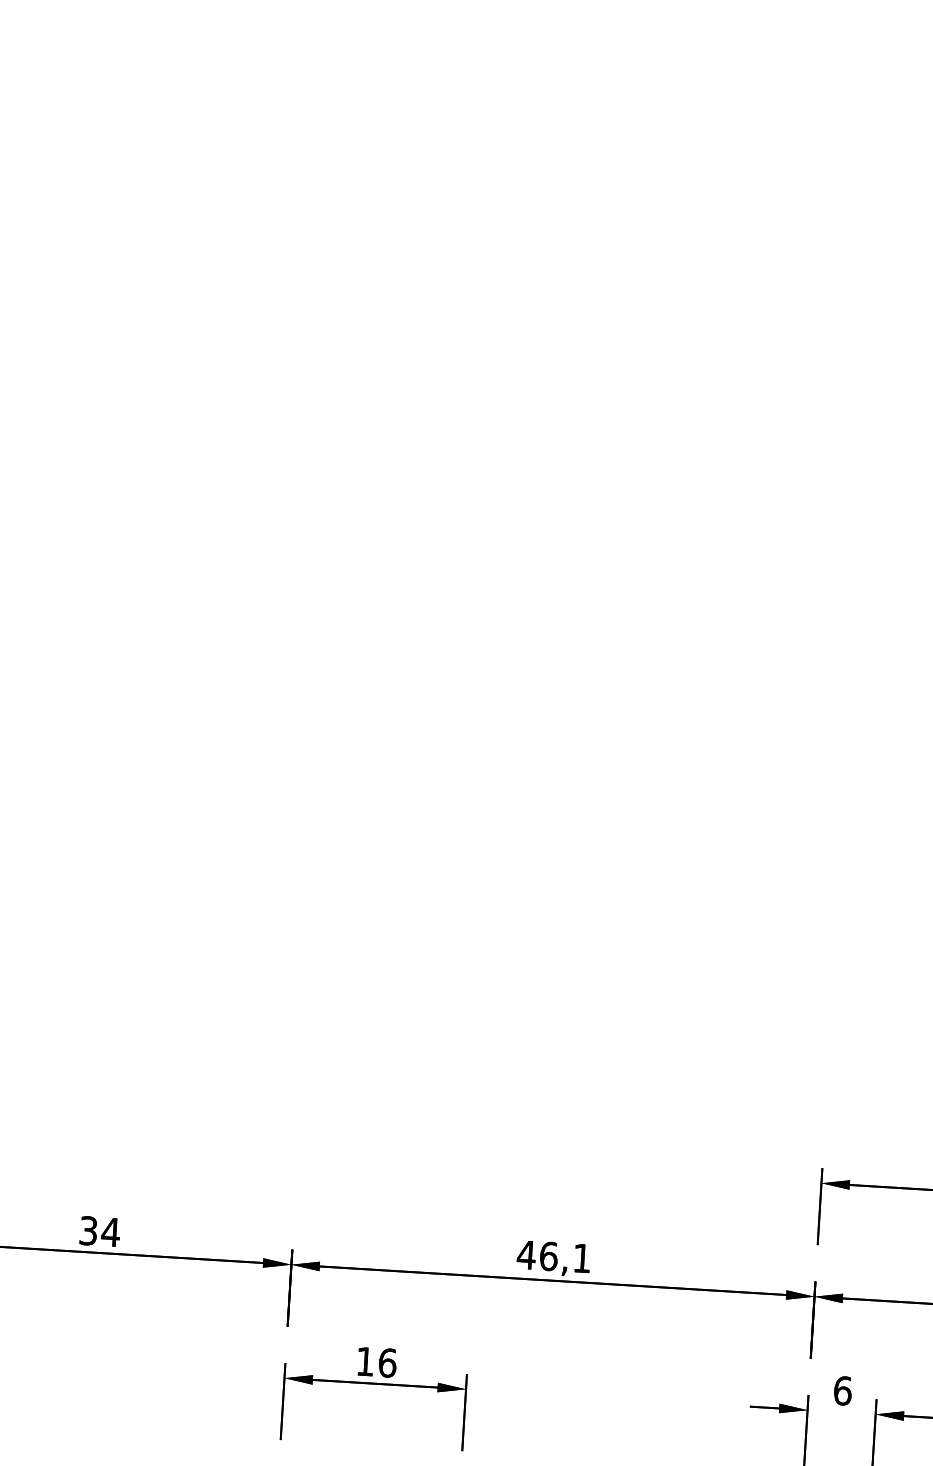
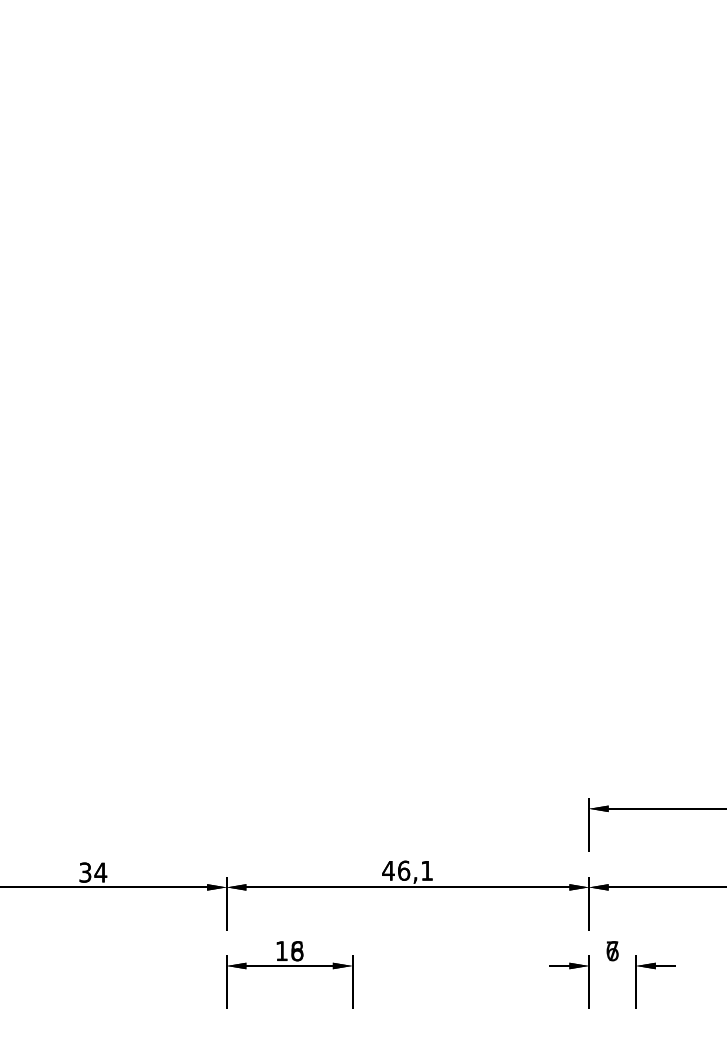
text: (387, 1363) -> (297, 951), 16 -> 18
text: (842, 1391) -> (612, 951), 6 -> 7

